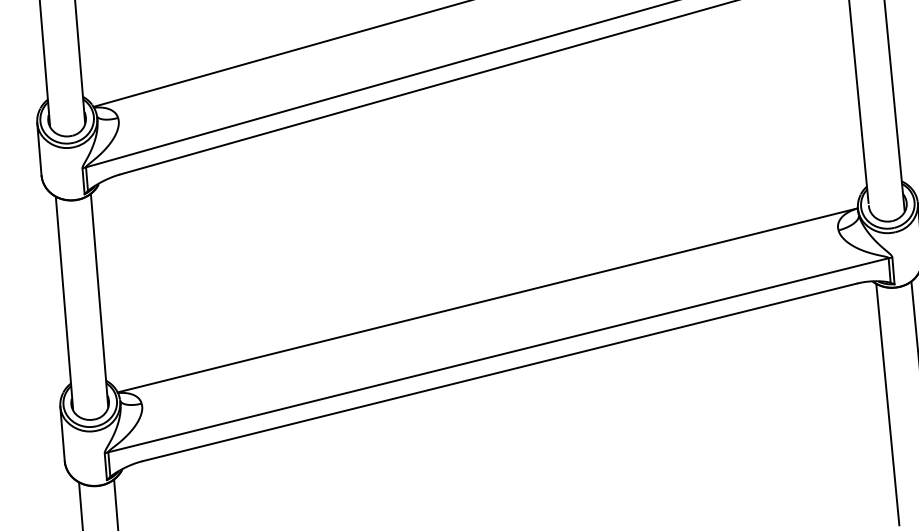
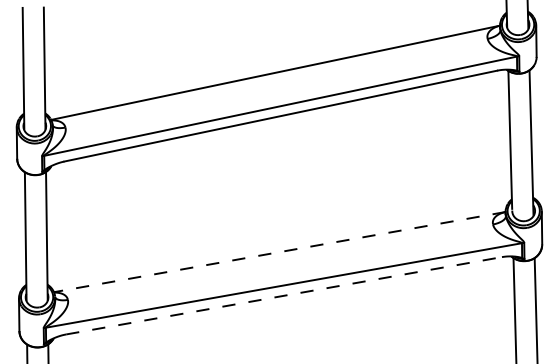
line: (487, 301) -> (279, 252), solid -> dashed
line: (500, 371) -> (284, 295), solid -> dashed

